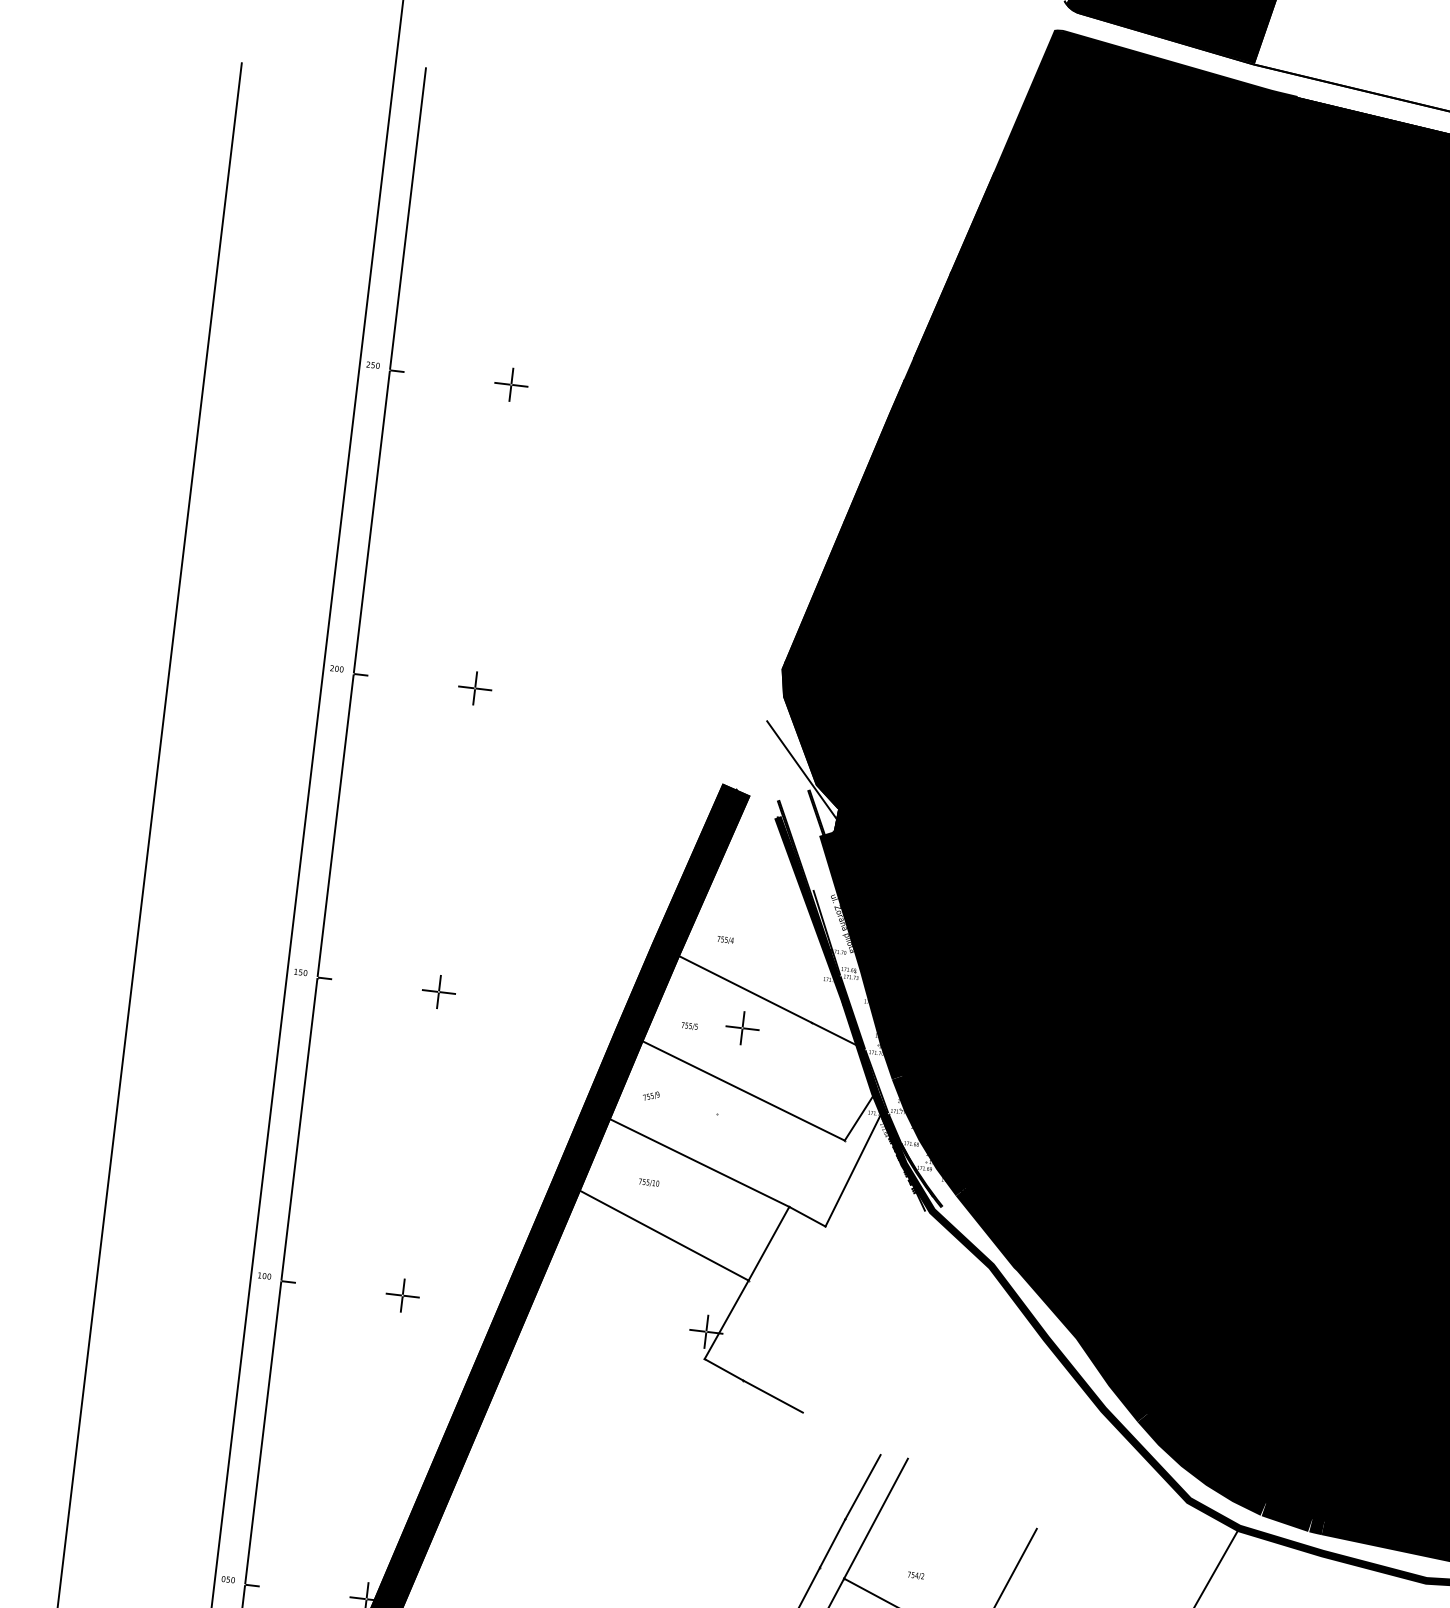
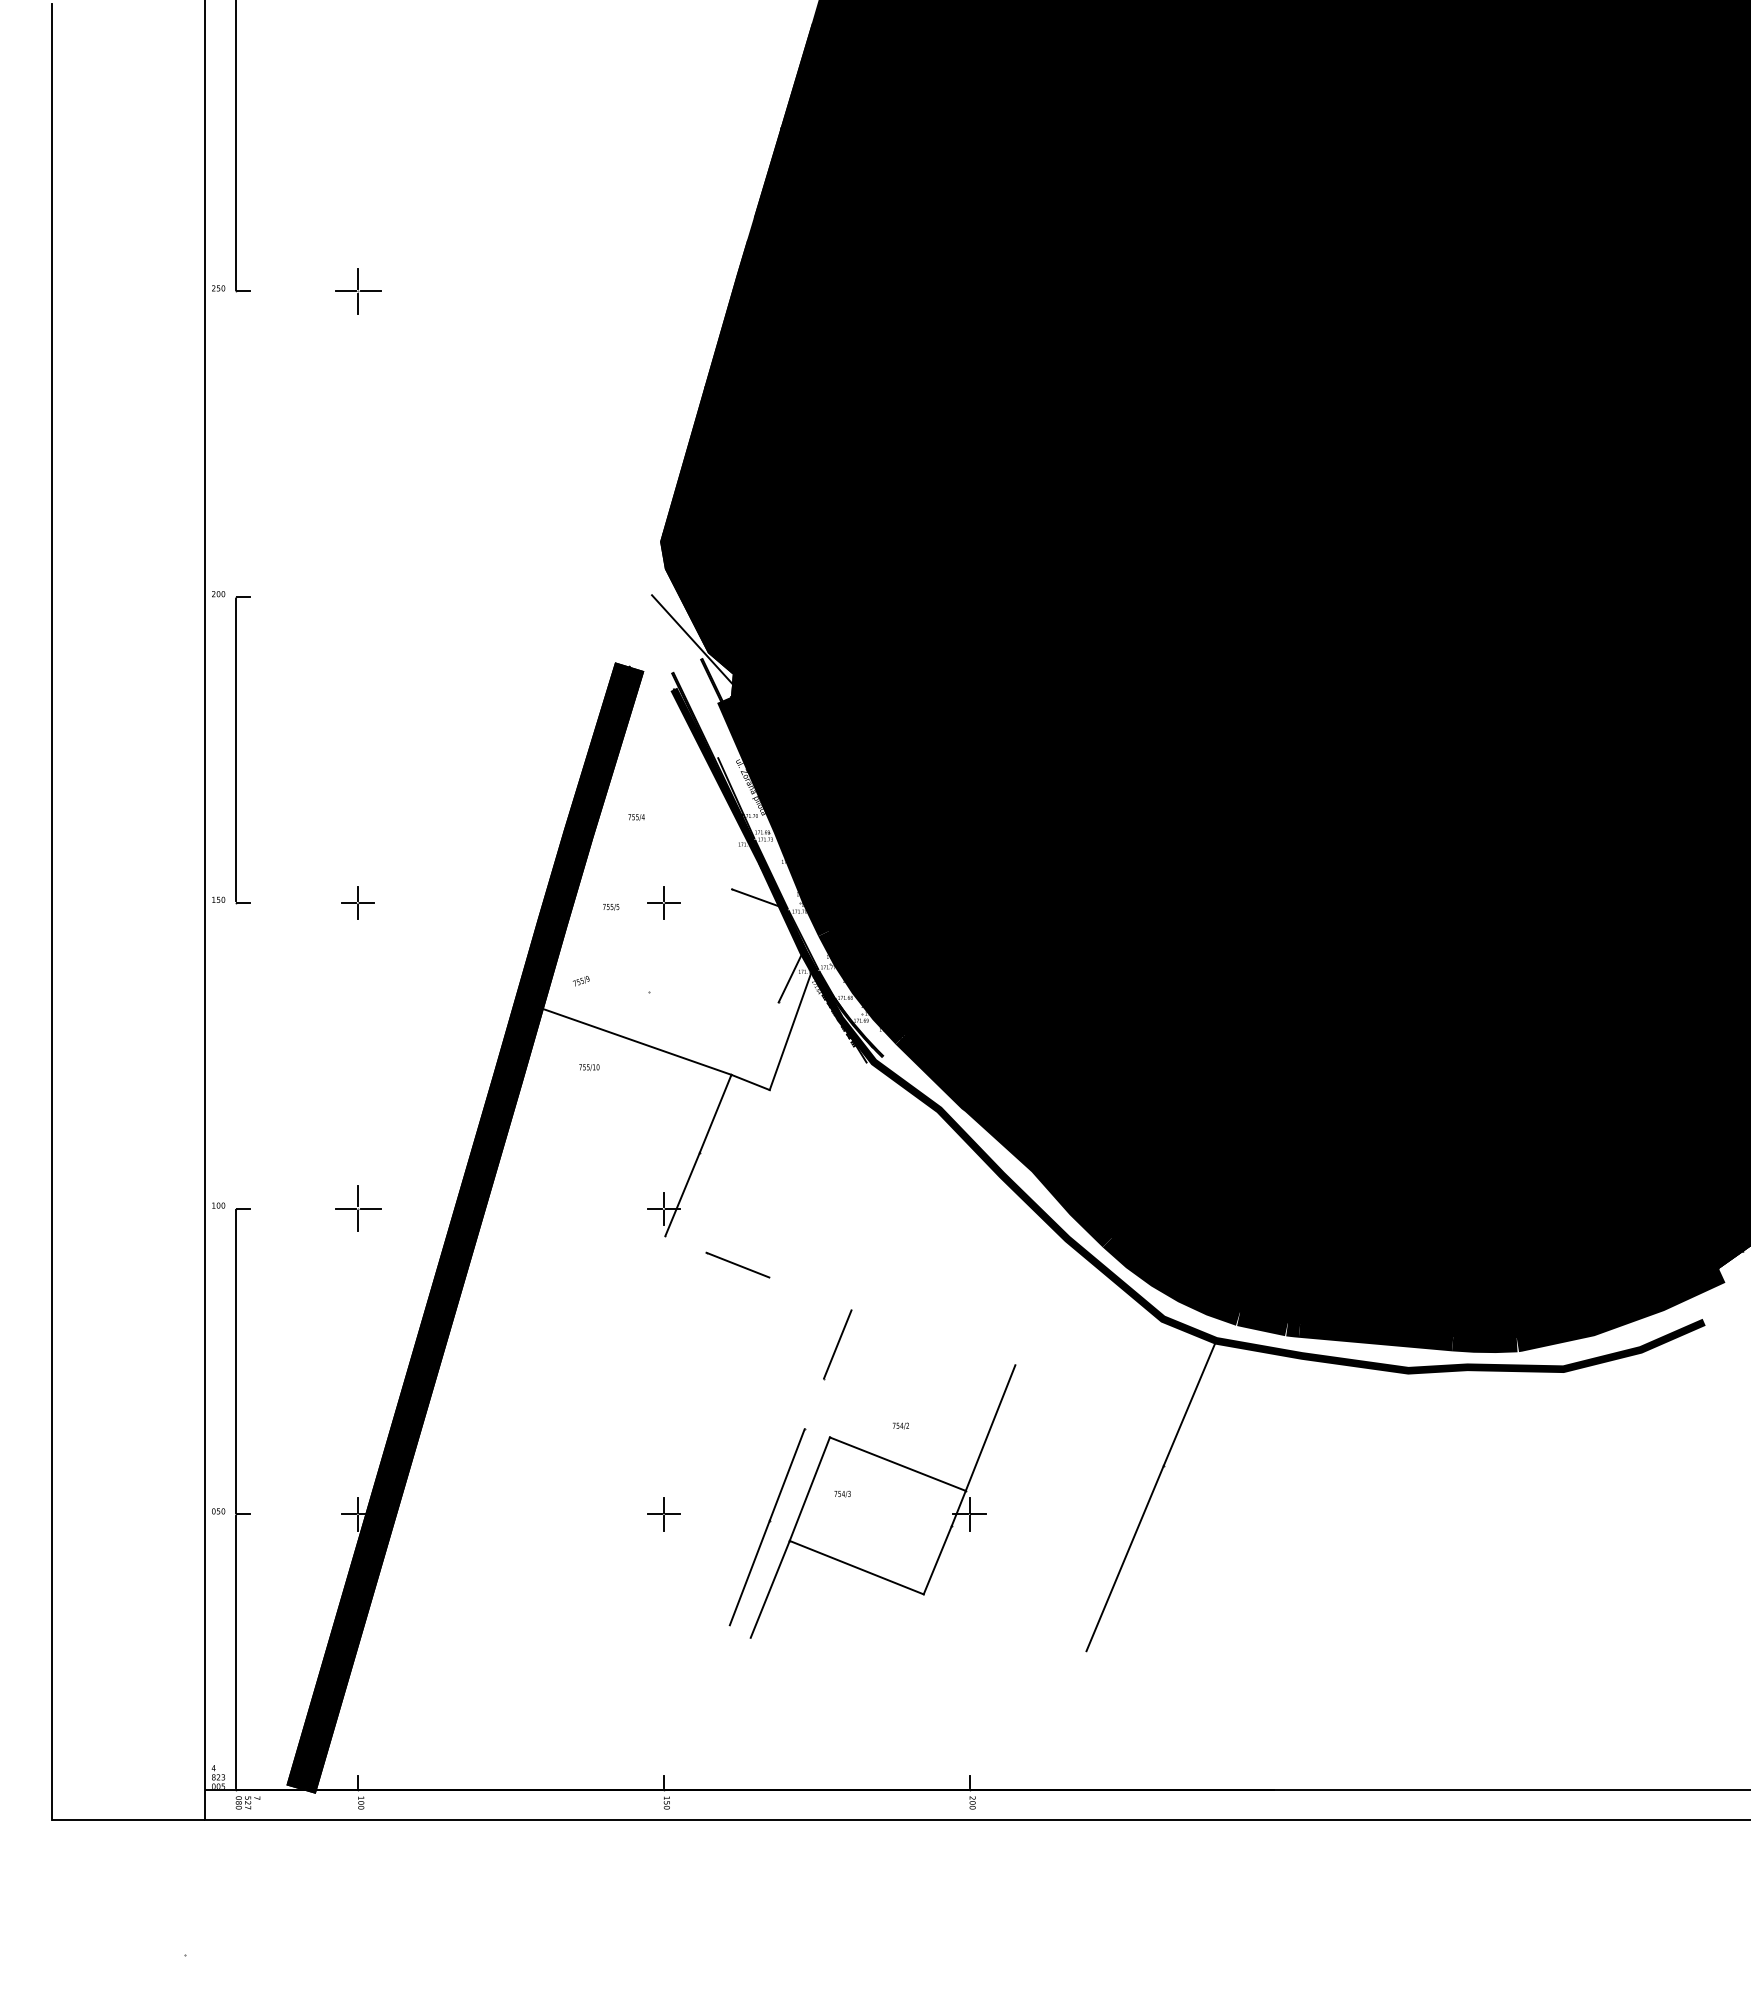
part: (510, 384) -> (357, 291), size x1.4
line: (371, 522) -> (235, 444), removed
part: (474, 687) -> (357, 596), removed
line: (739, 986) -> (655, 861), removed
line: (737, 1087) -> (665, 962), removed
line: (299, 1128) -> (235, 1055), removed
line: (657, 1232) -> (603, 1115), removed
part: (402, 1295) -> (357, 1208), size x1.4
line: (723, 1368) -> (685, 1243), removed
line: (876, 1518) -> (854, 1373), removed
line: (832, 1543) -> (814, 1403), removed

